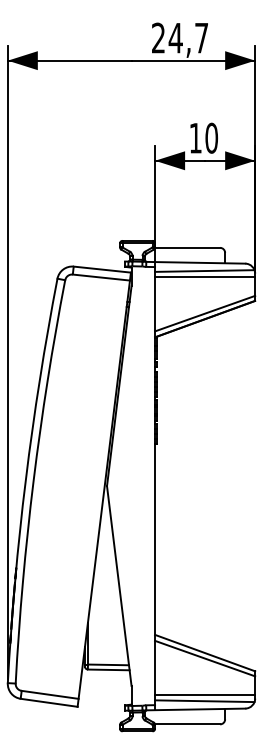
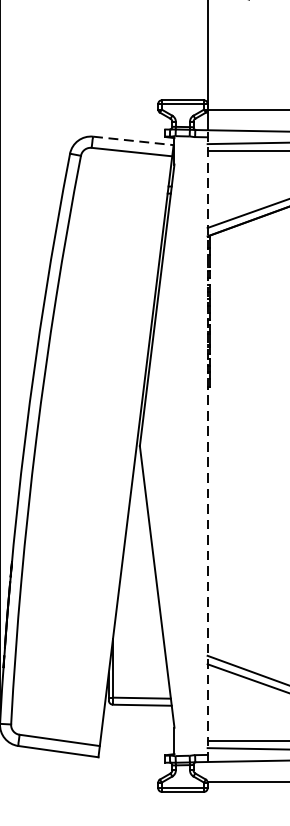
line: (102, 269) -> (133, 140), solid -> dashed
line: (155, 485) -> (208, 445), solid -> dashed

